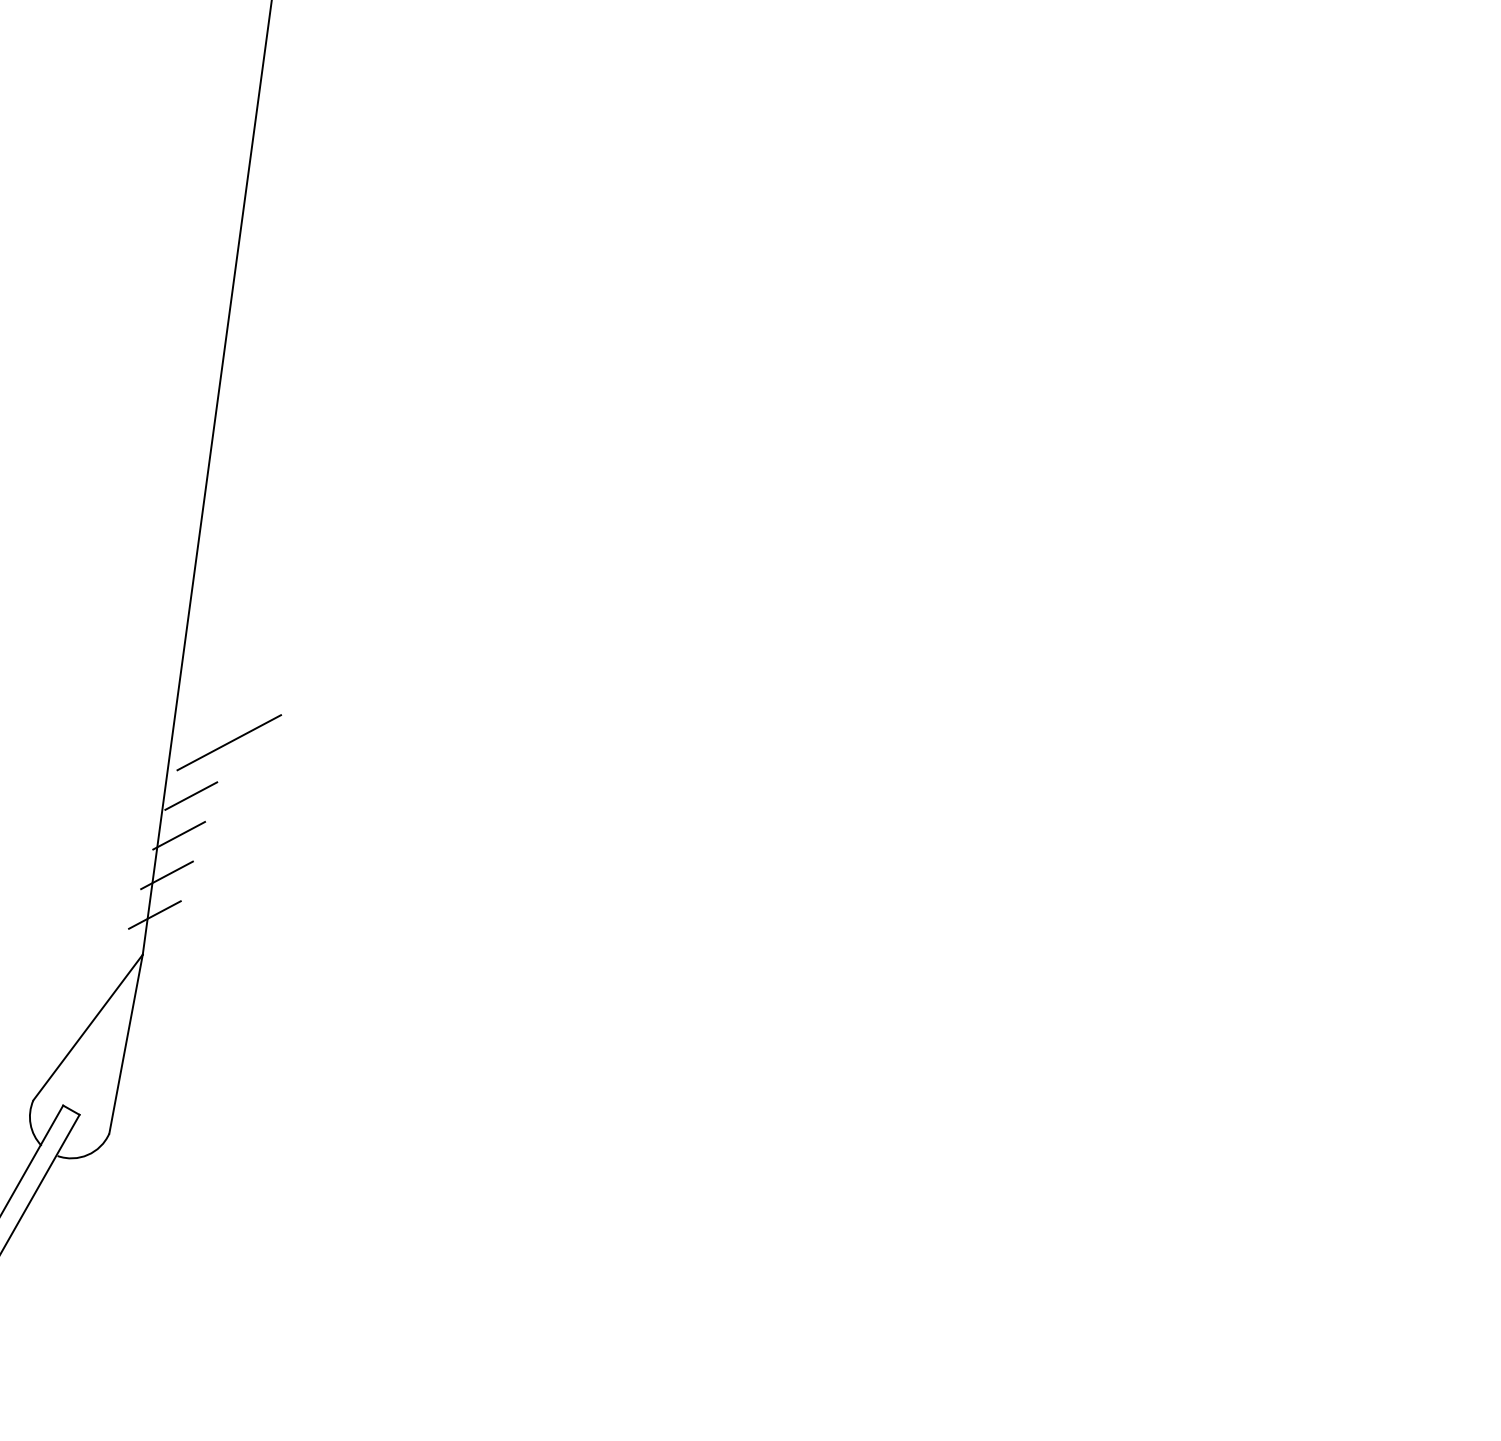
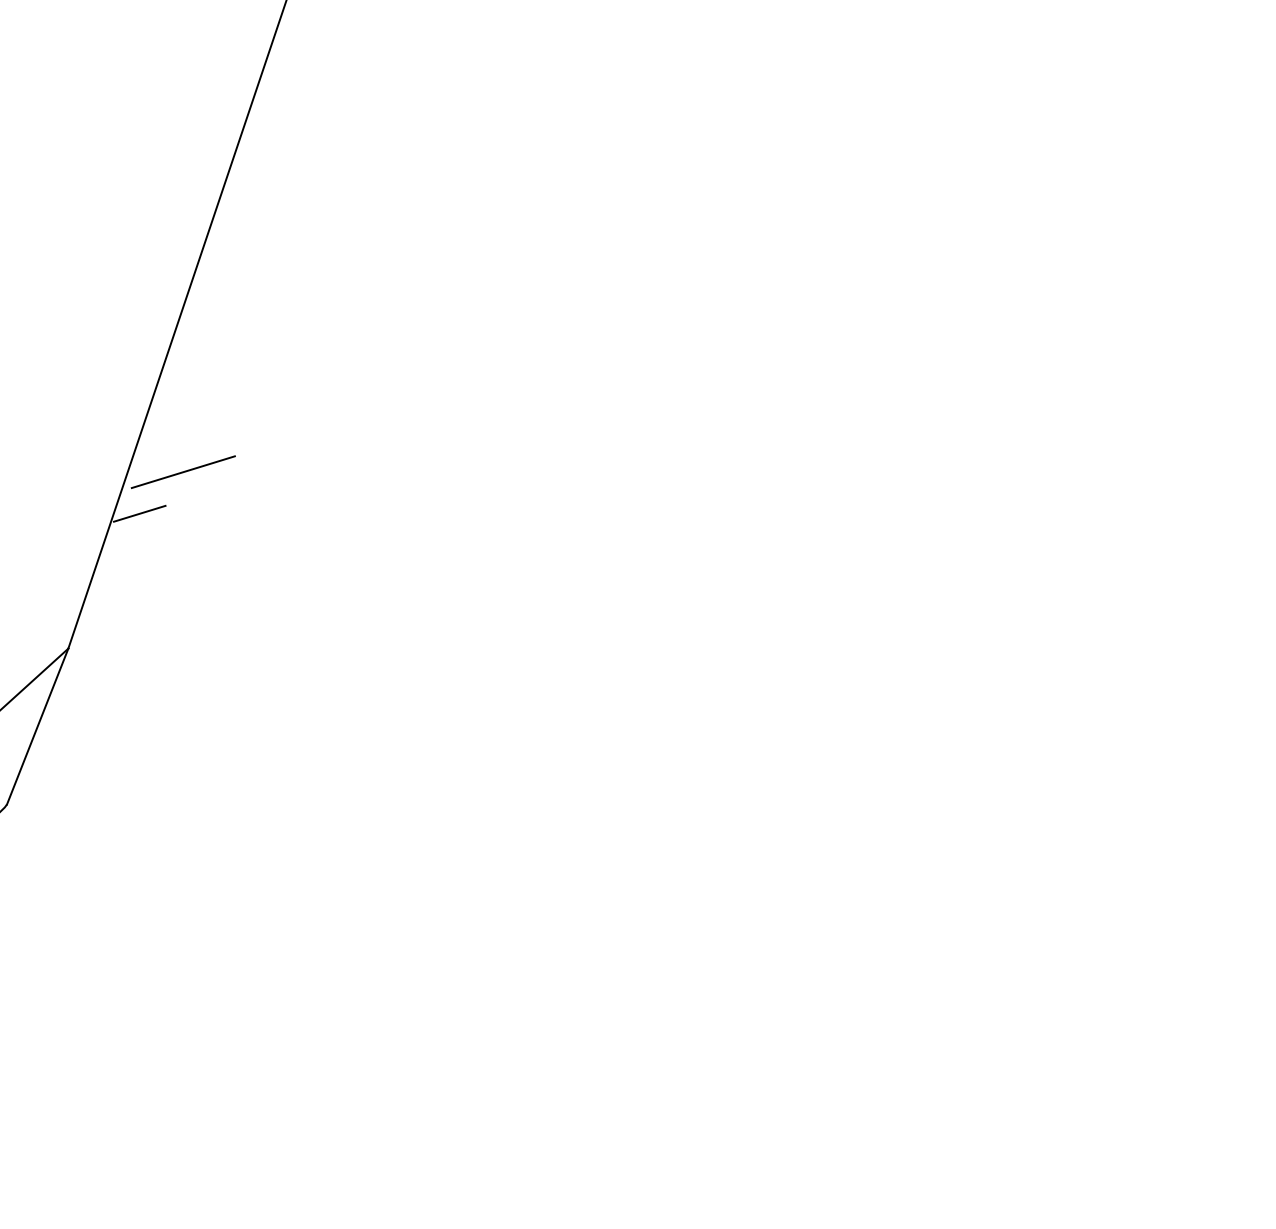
line: (179, 835) -> (122, 547), removed
line: (166, 875) -> (103, 581), removed
line: (154, 914) -> (85, 614), removed

